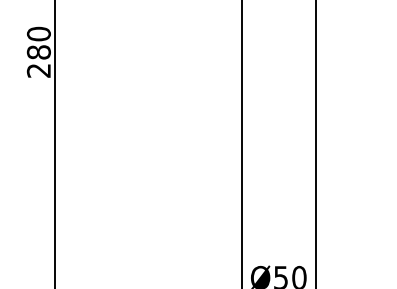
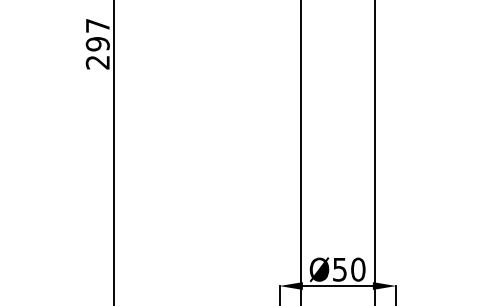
text: (38, 42) -> (97, 34), 280 -> 297

